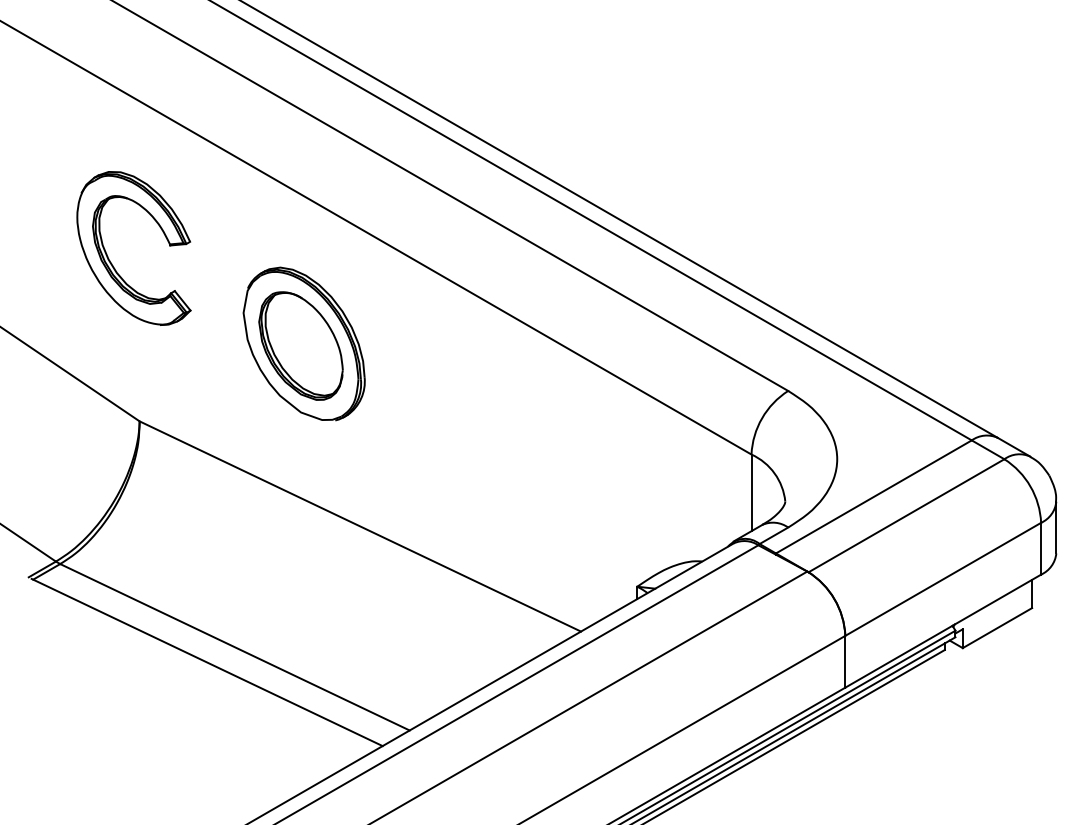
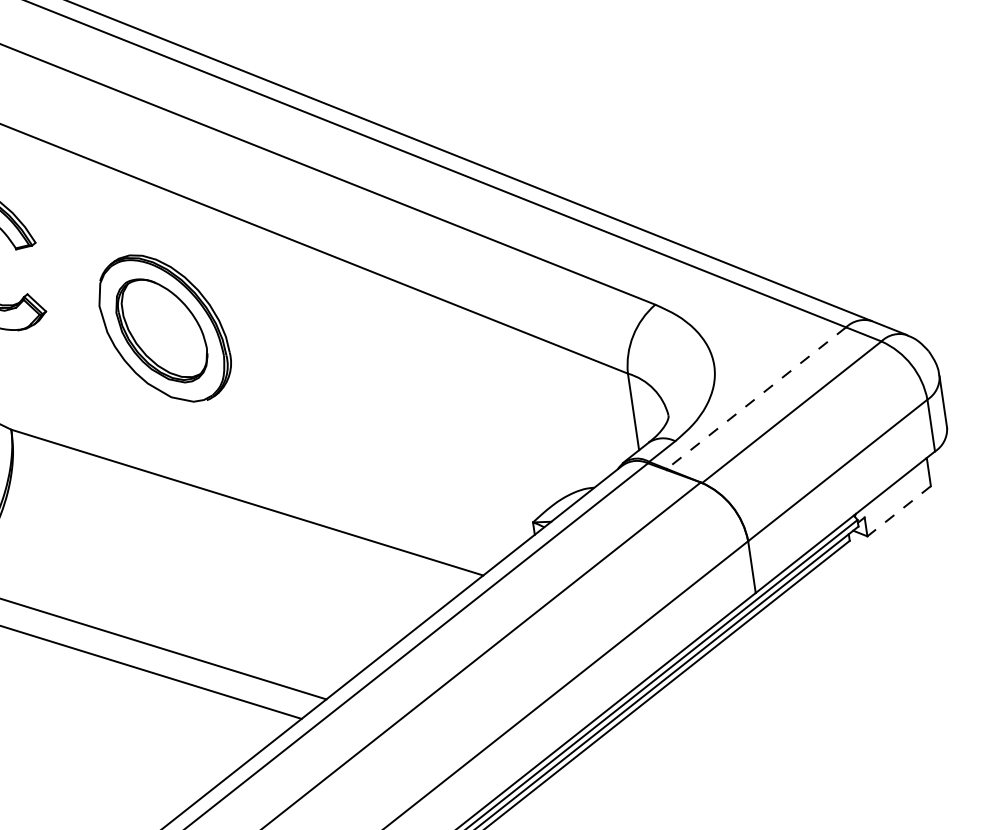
line: (873, 497) -> (756, 398), solid -> dashed
line: (997, 628) -> (899, 511), solid -> dashed

